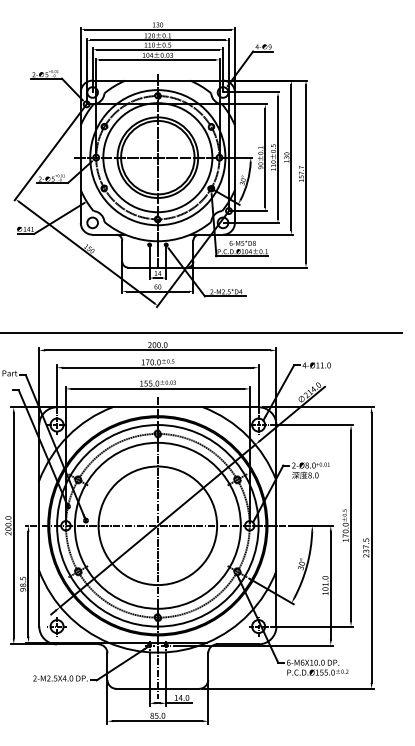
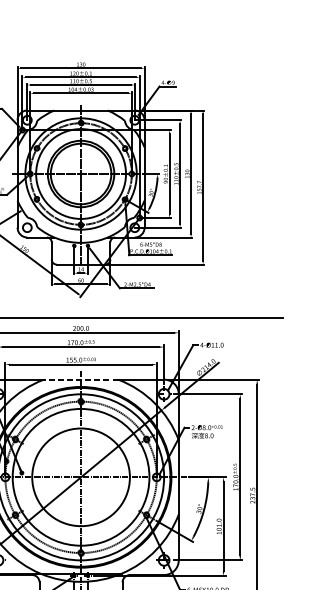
line: (157, 407) -> (80, 379), solid -> dashed

